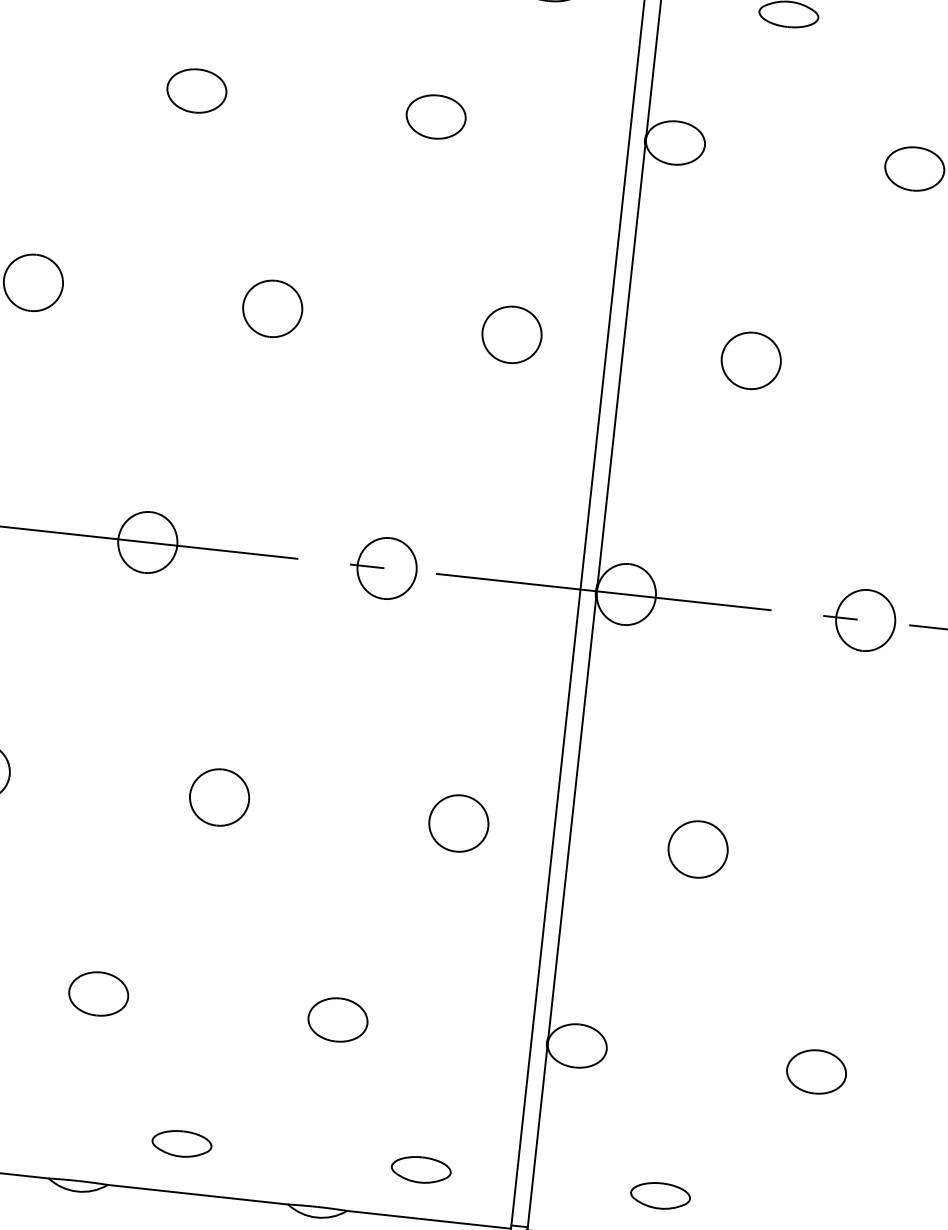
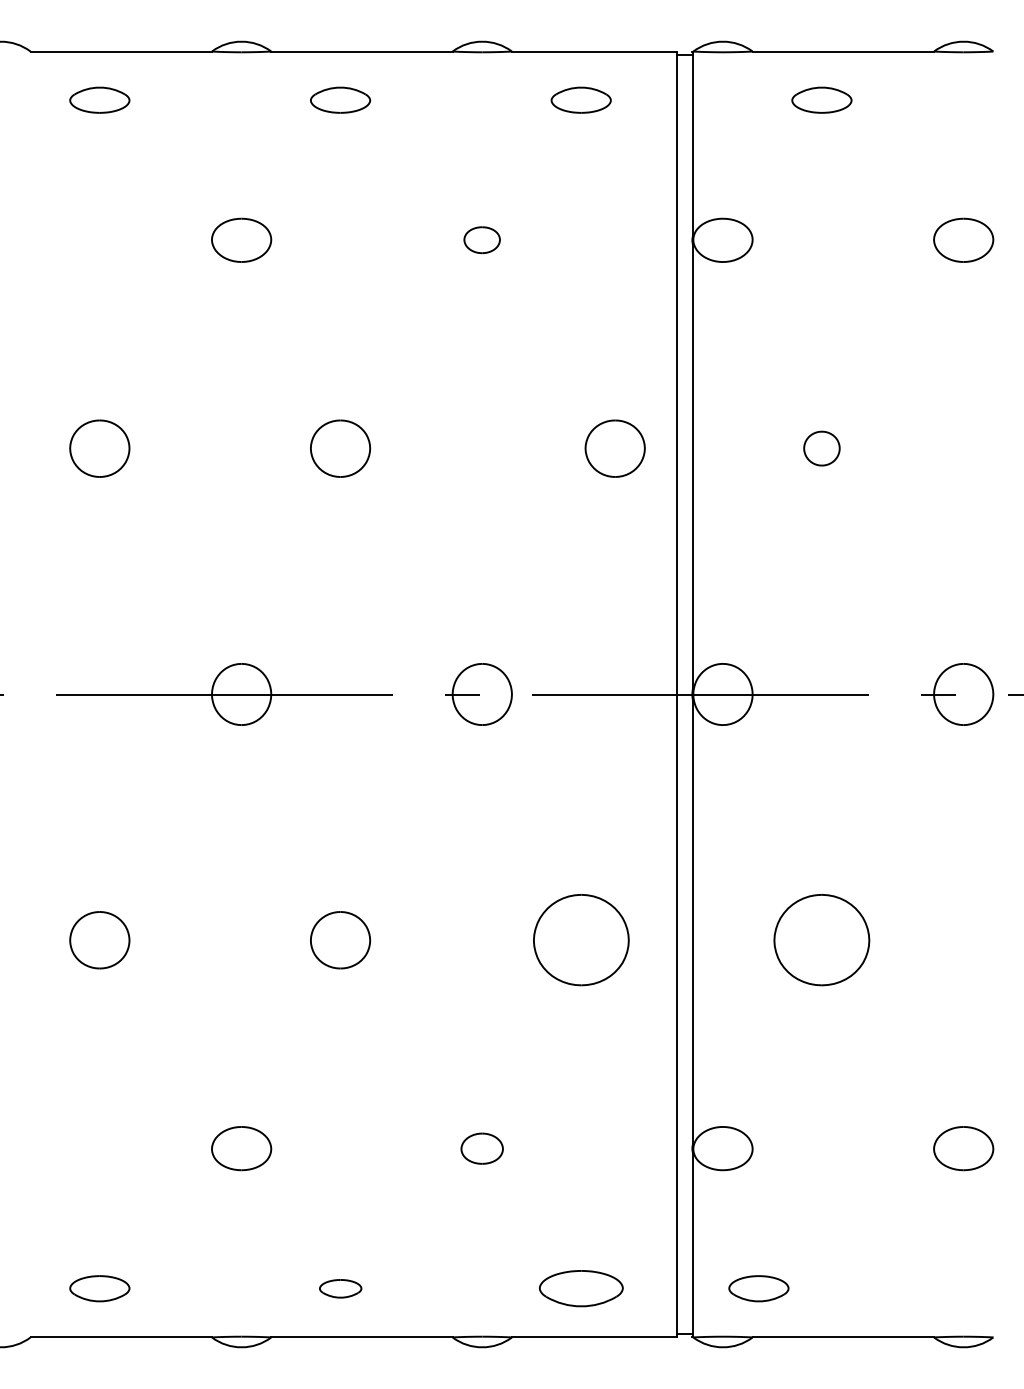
part: (435, 116) -> (481, 239), size x0.6
part: (511, 334) -> (614, 448), moved
part: (750, 360) -> (821, 448), size x0.6
part: (458, 823) -> (580, 940), size x1.6
part: (697, 849) -> (821, 940), size x1.6
part: (337, 1019) -> (481, 1148), size x0.7
part: (181, 1143) -> (340, 1288), size x0.7
part: (420, 1169) -> (580, 1288), size x1.4
part: (660, 1195) -> (758, 1288), moved

